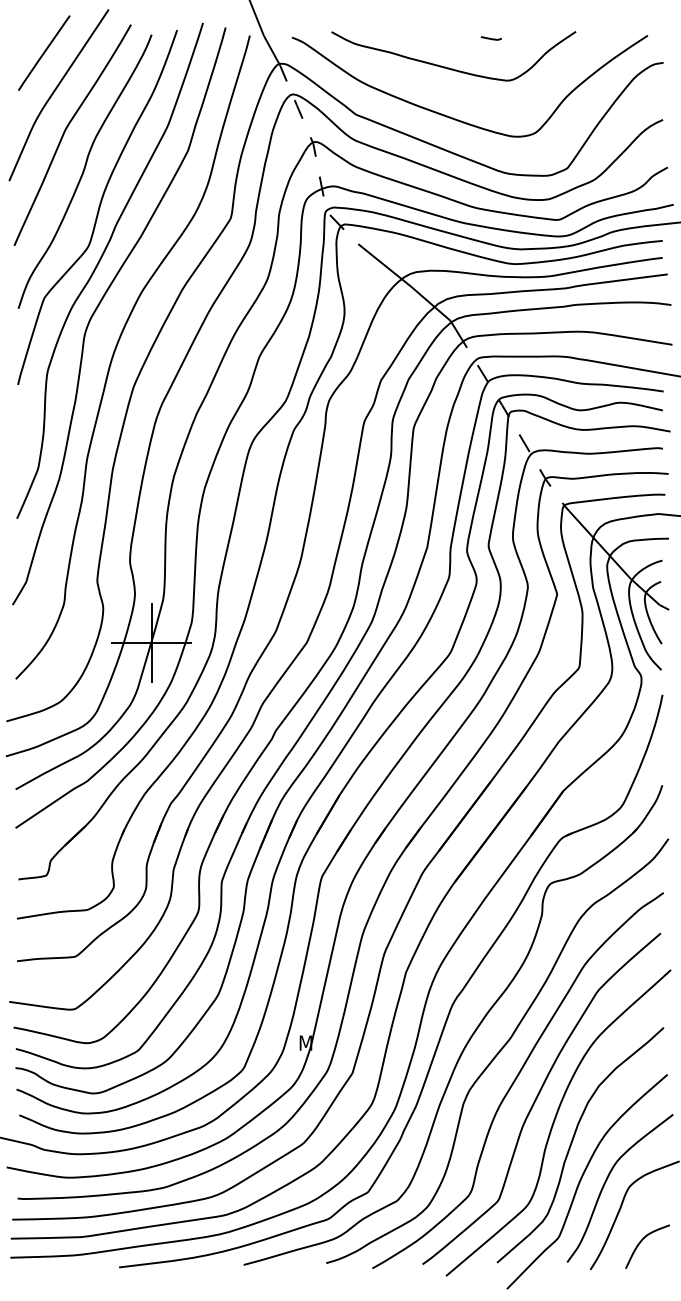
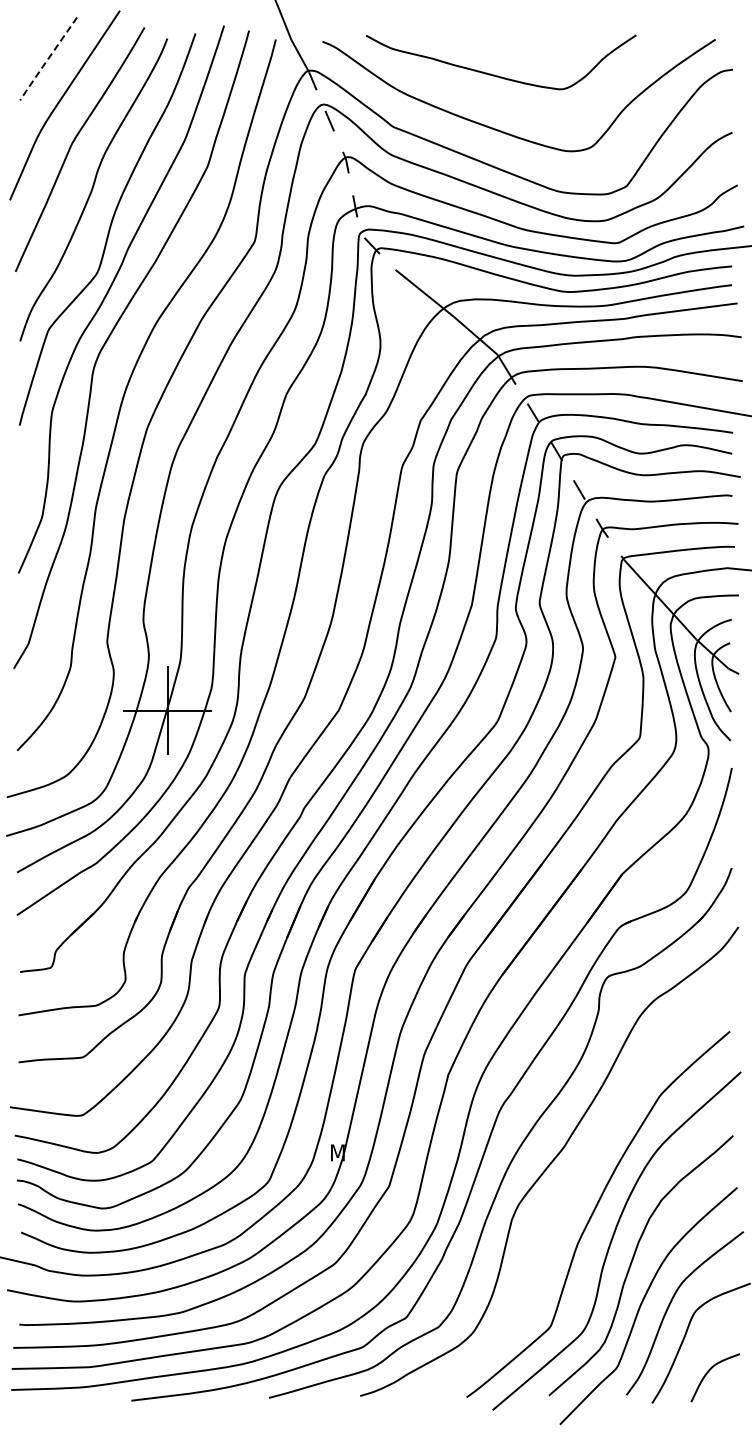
curve: (491, 38) -> (542, 42), removed
line: (43, 53) -> (47, 59), solid -> dashed
curve: (516, 1079) -> (570, 1193), removed

